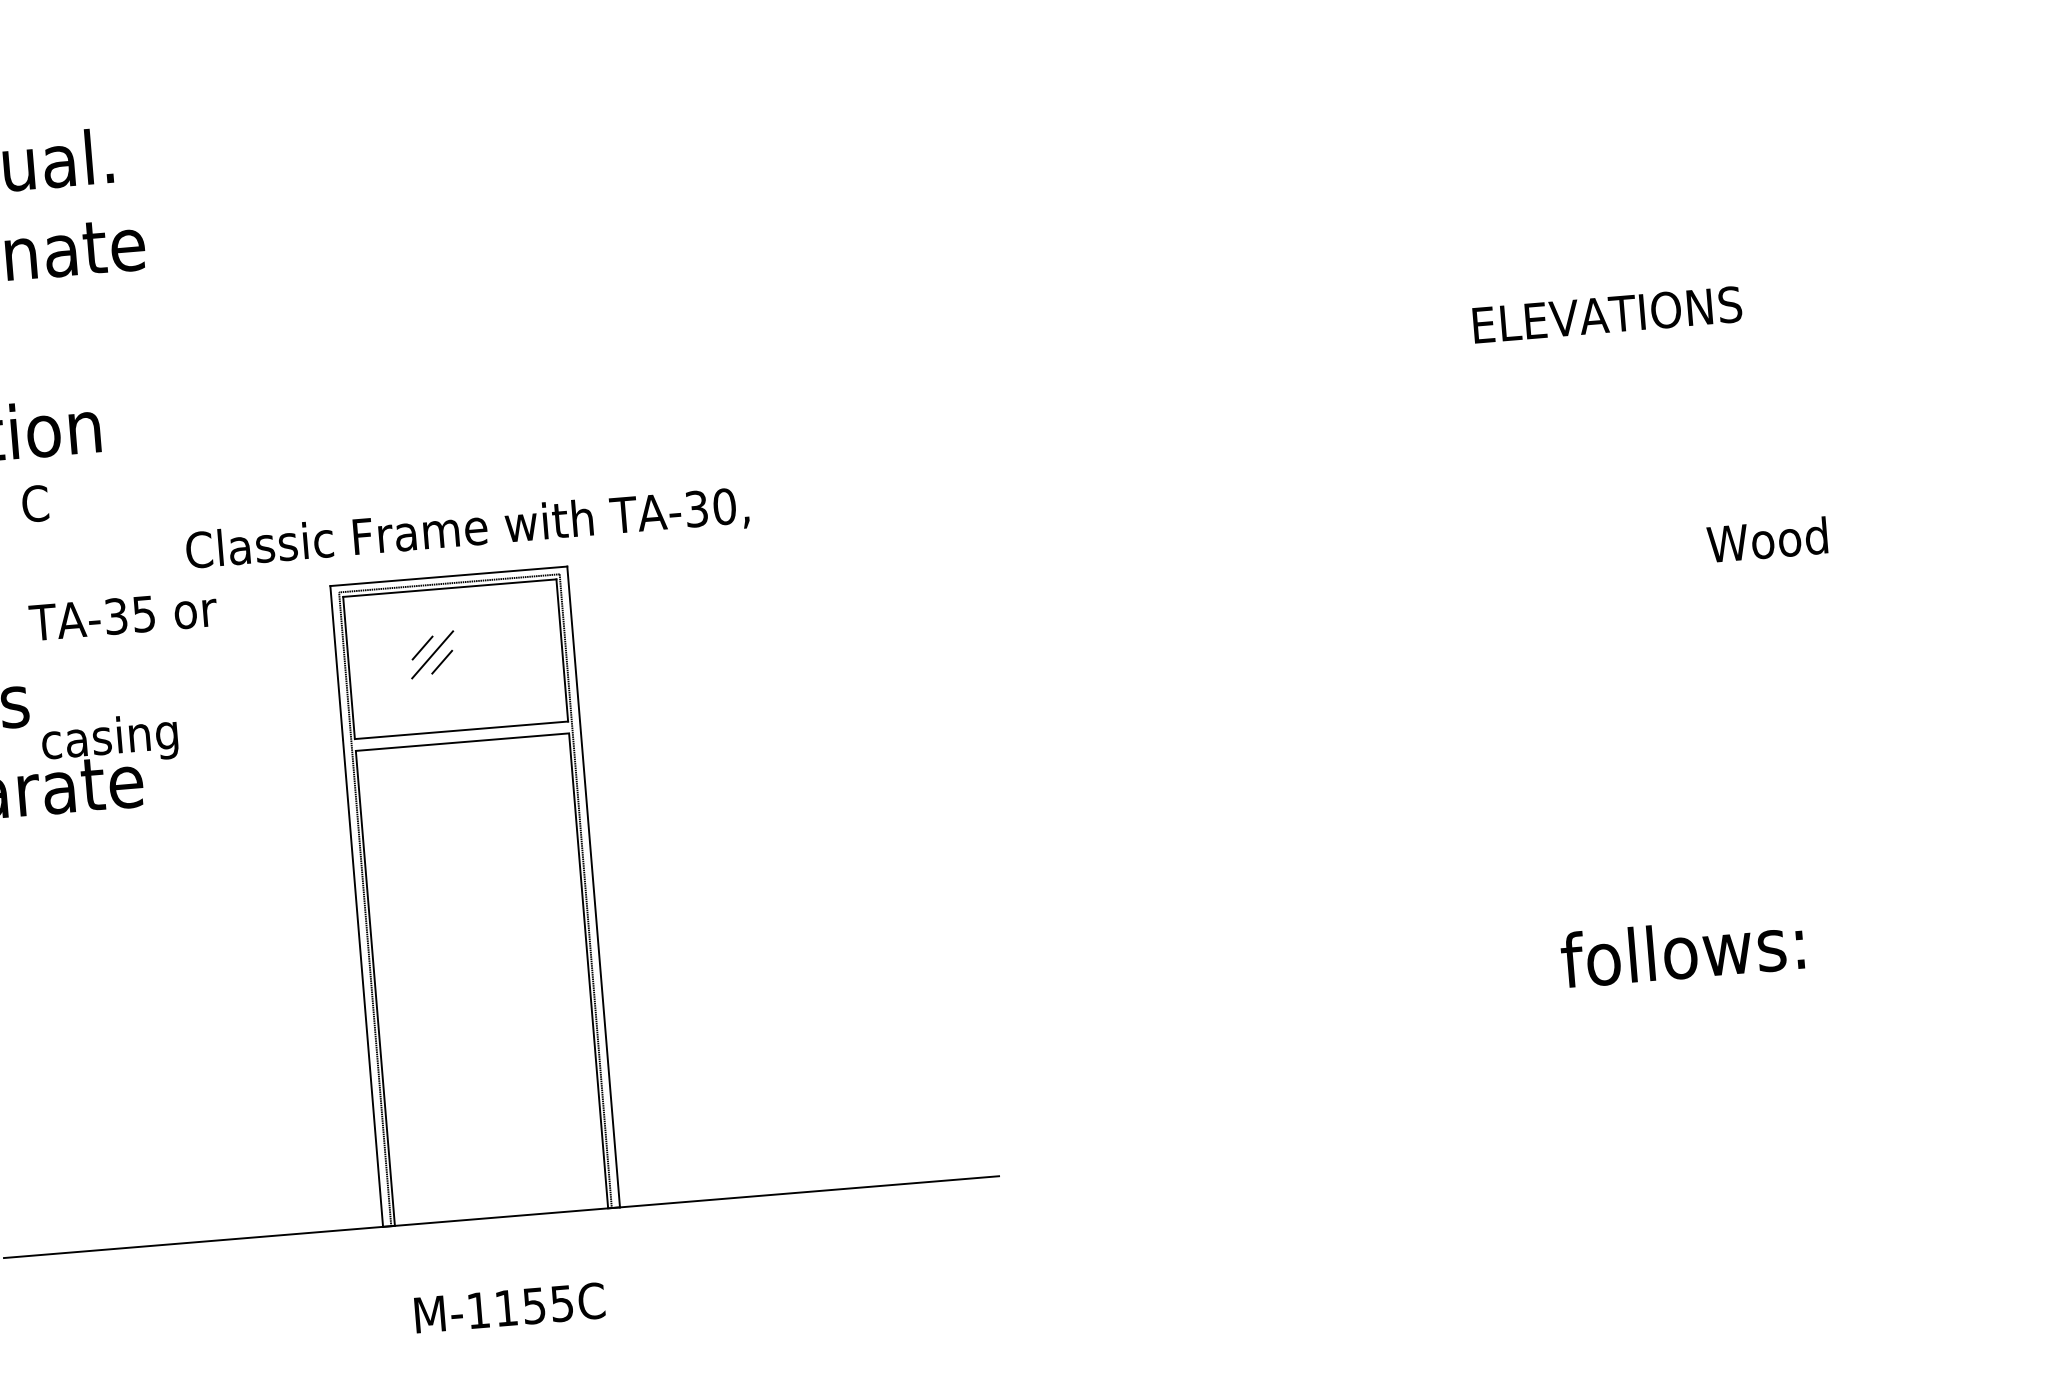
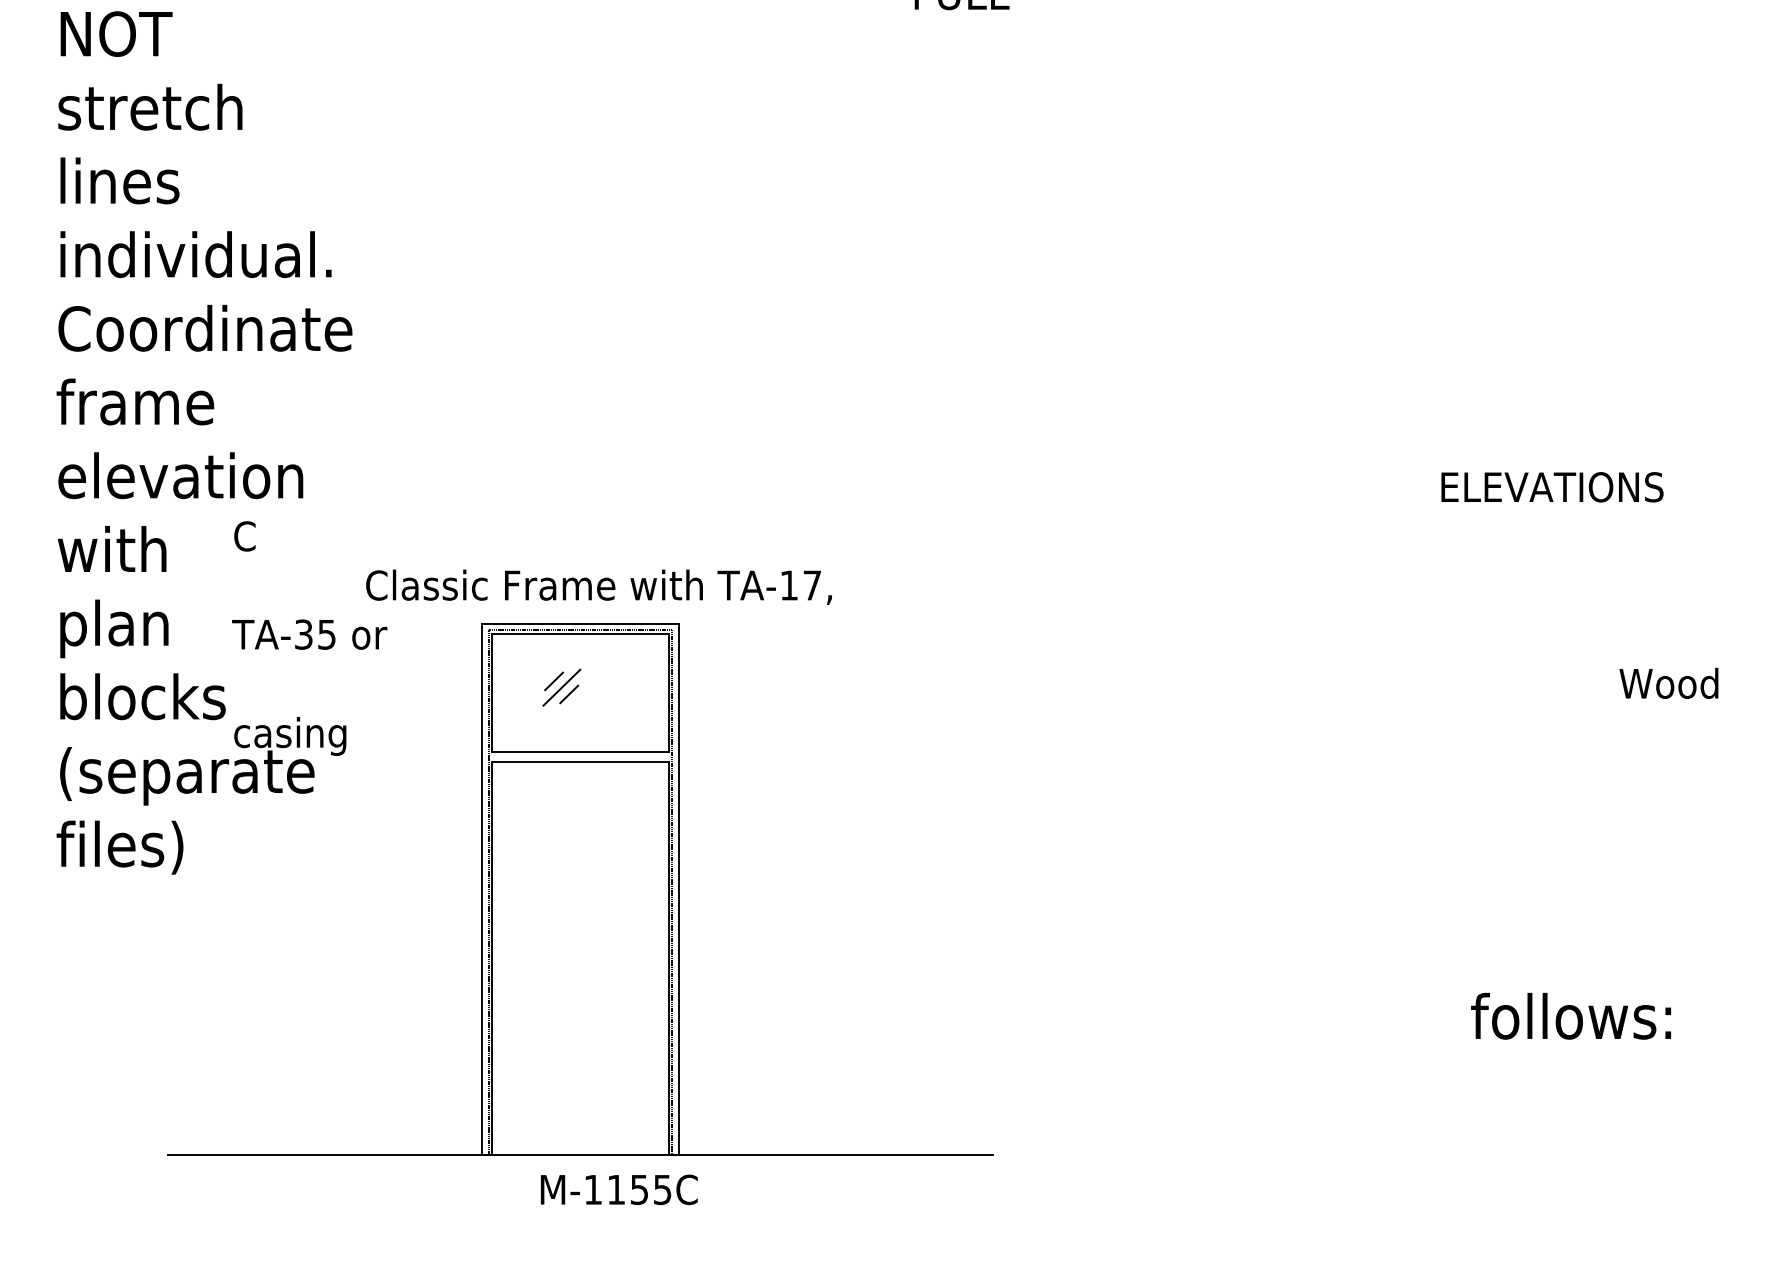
text: (710, 507) -> (800, 585), TA-30, -> TA-17,
text: (510, 1307) -> (619, 1189), moved

